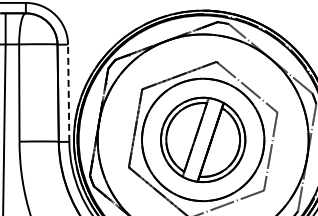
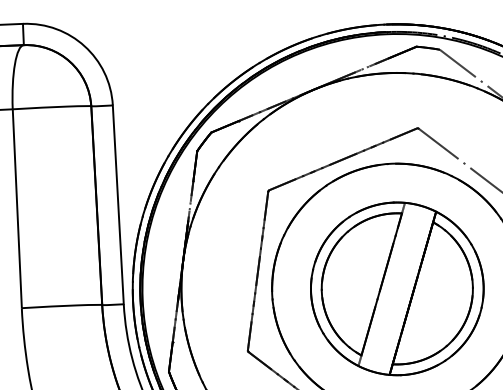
line: (68, 93) -> (117, 205), dashed -> solid

